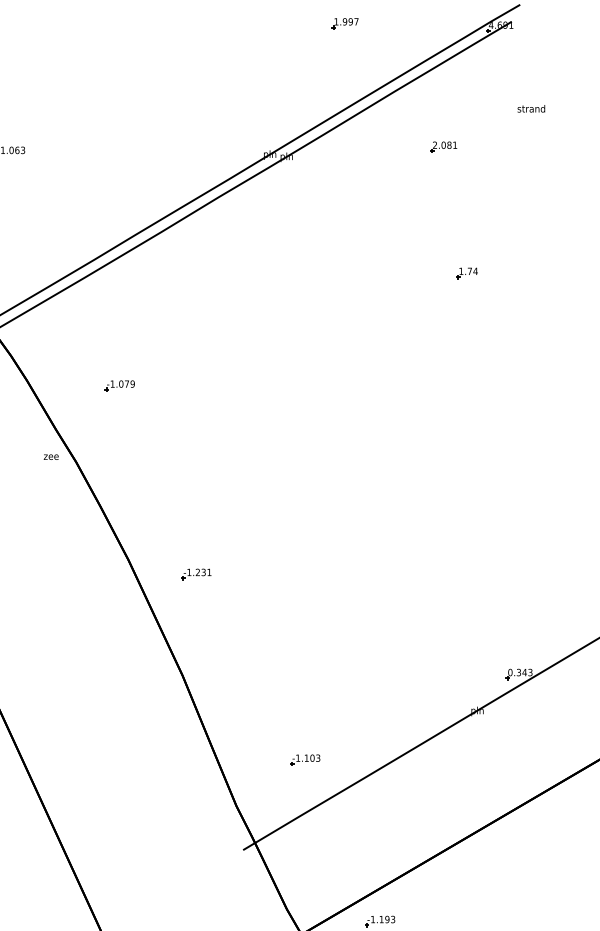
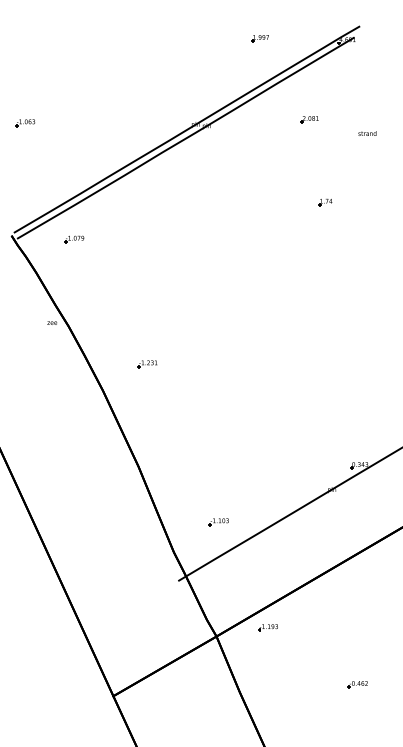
part: (344, 23) -> (259, 38), moved
text: (531, 108) -> (367, 133), moved
part: (120, 386) -> (74, 239), moved
part: (196, 574) -> (147, 364), moved

